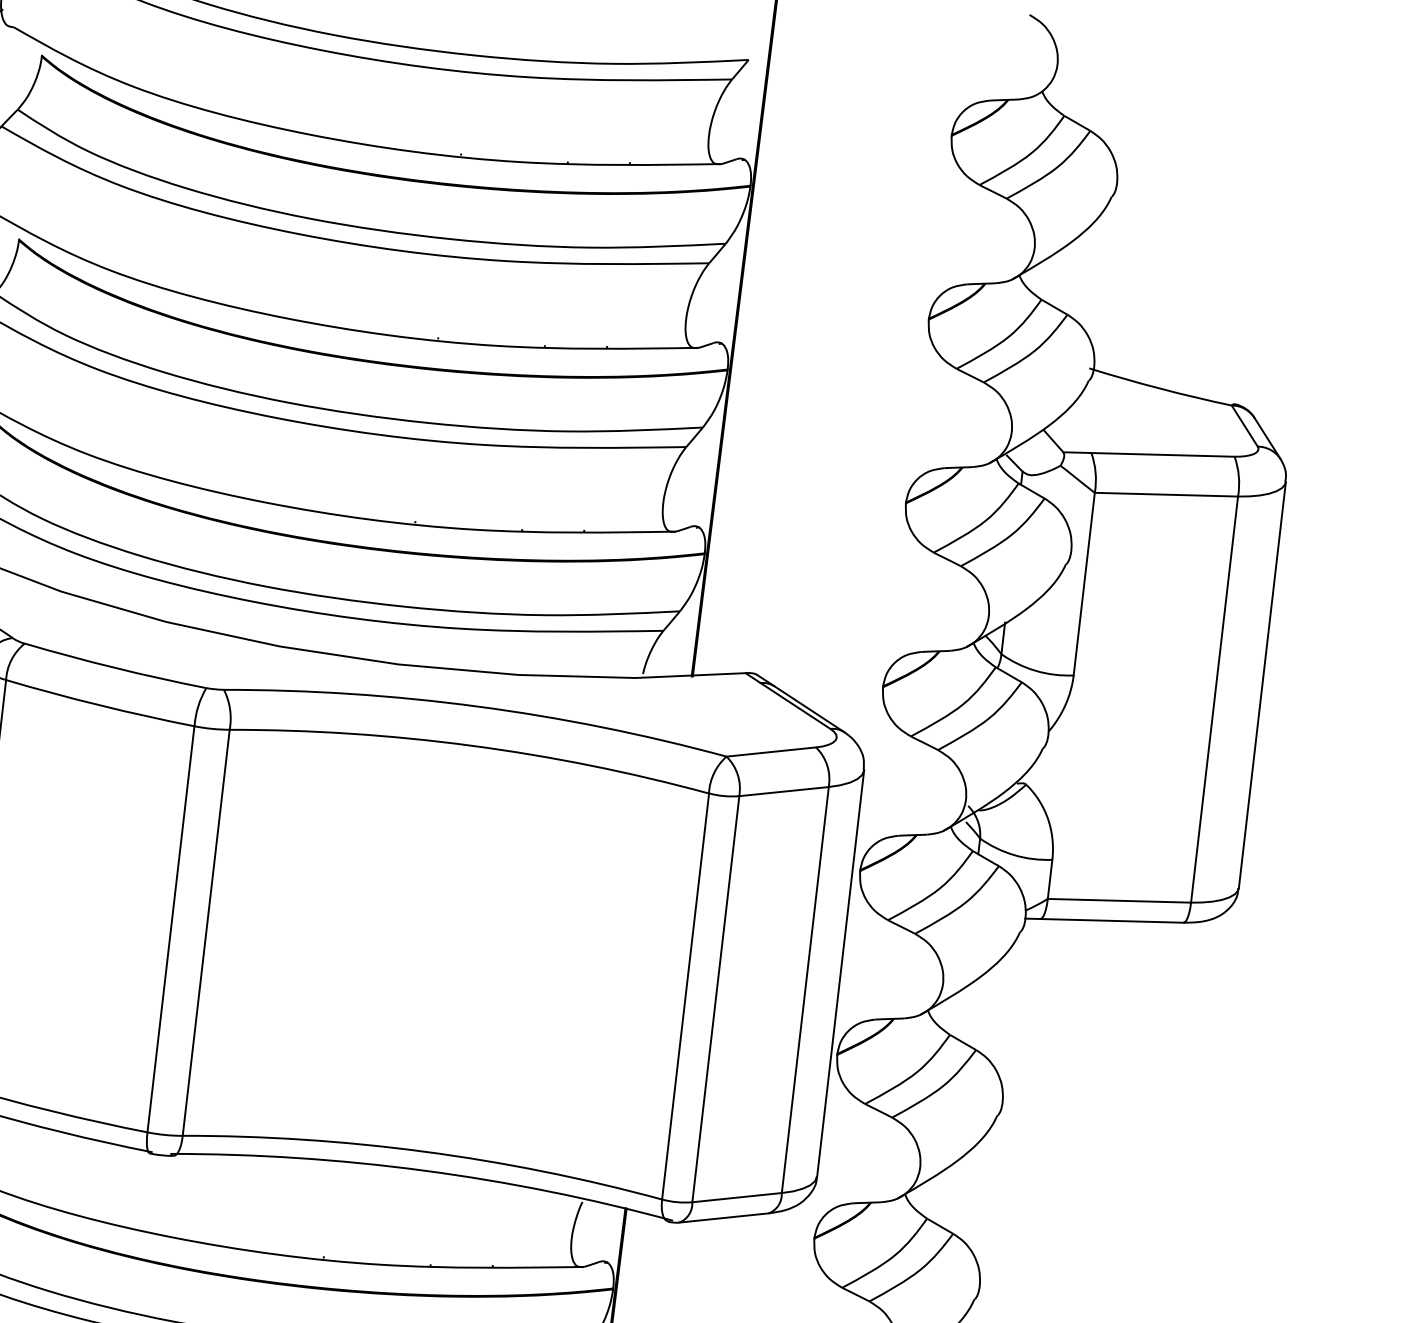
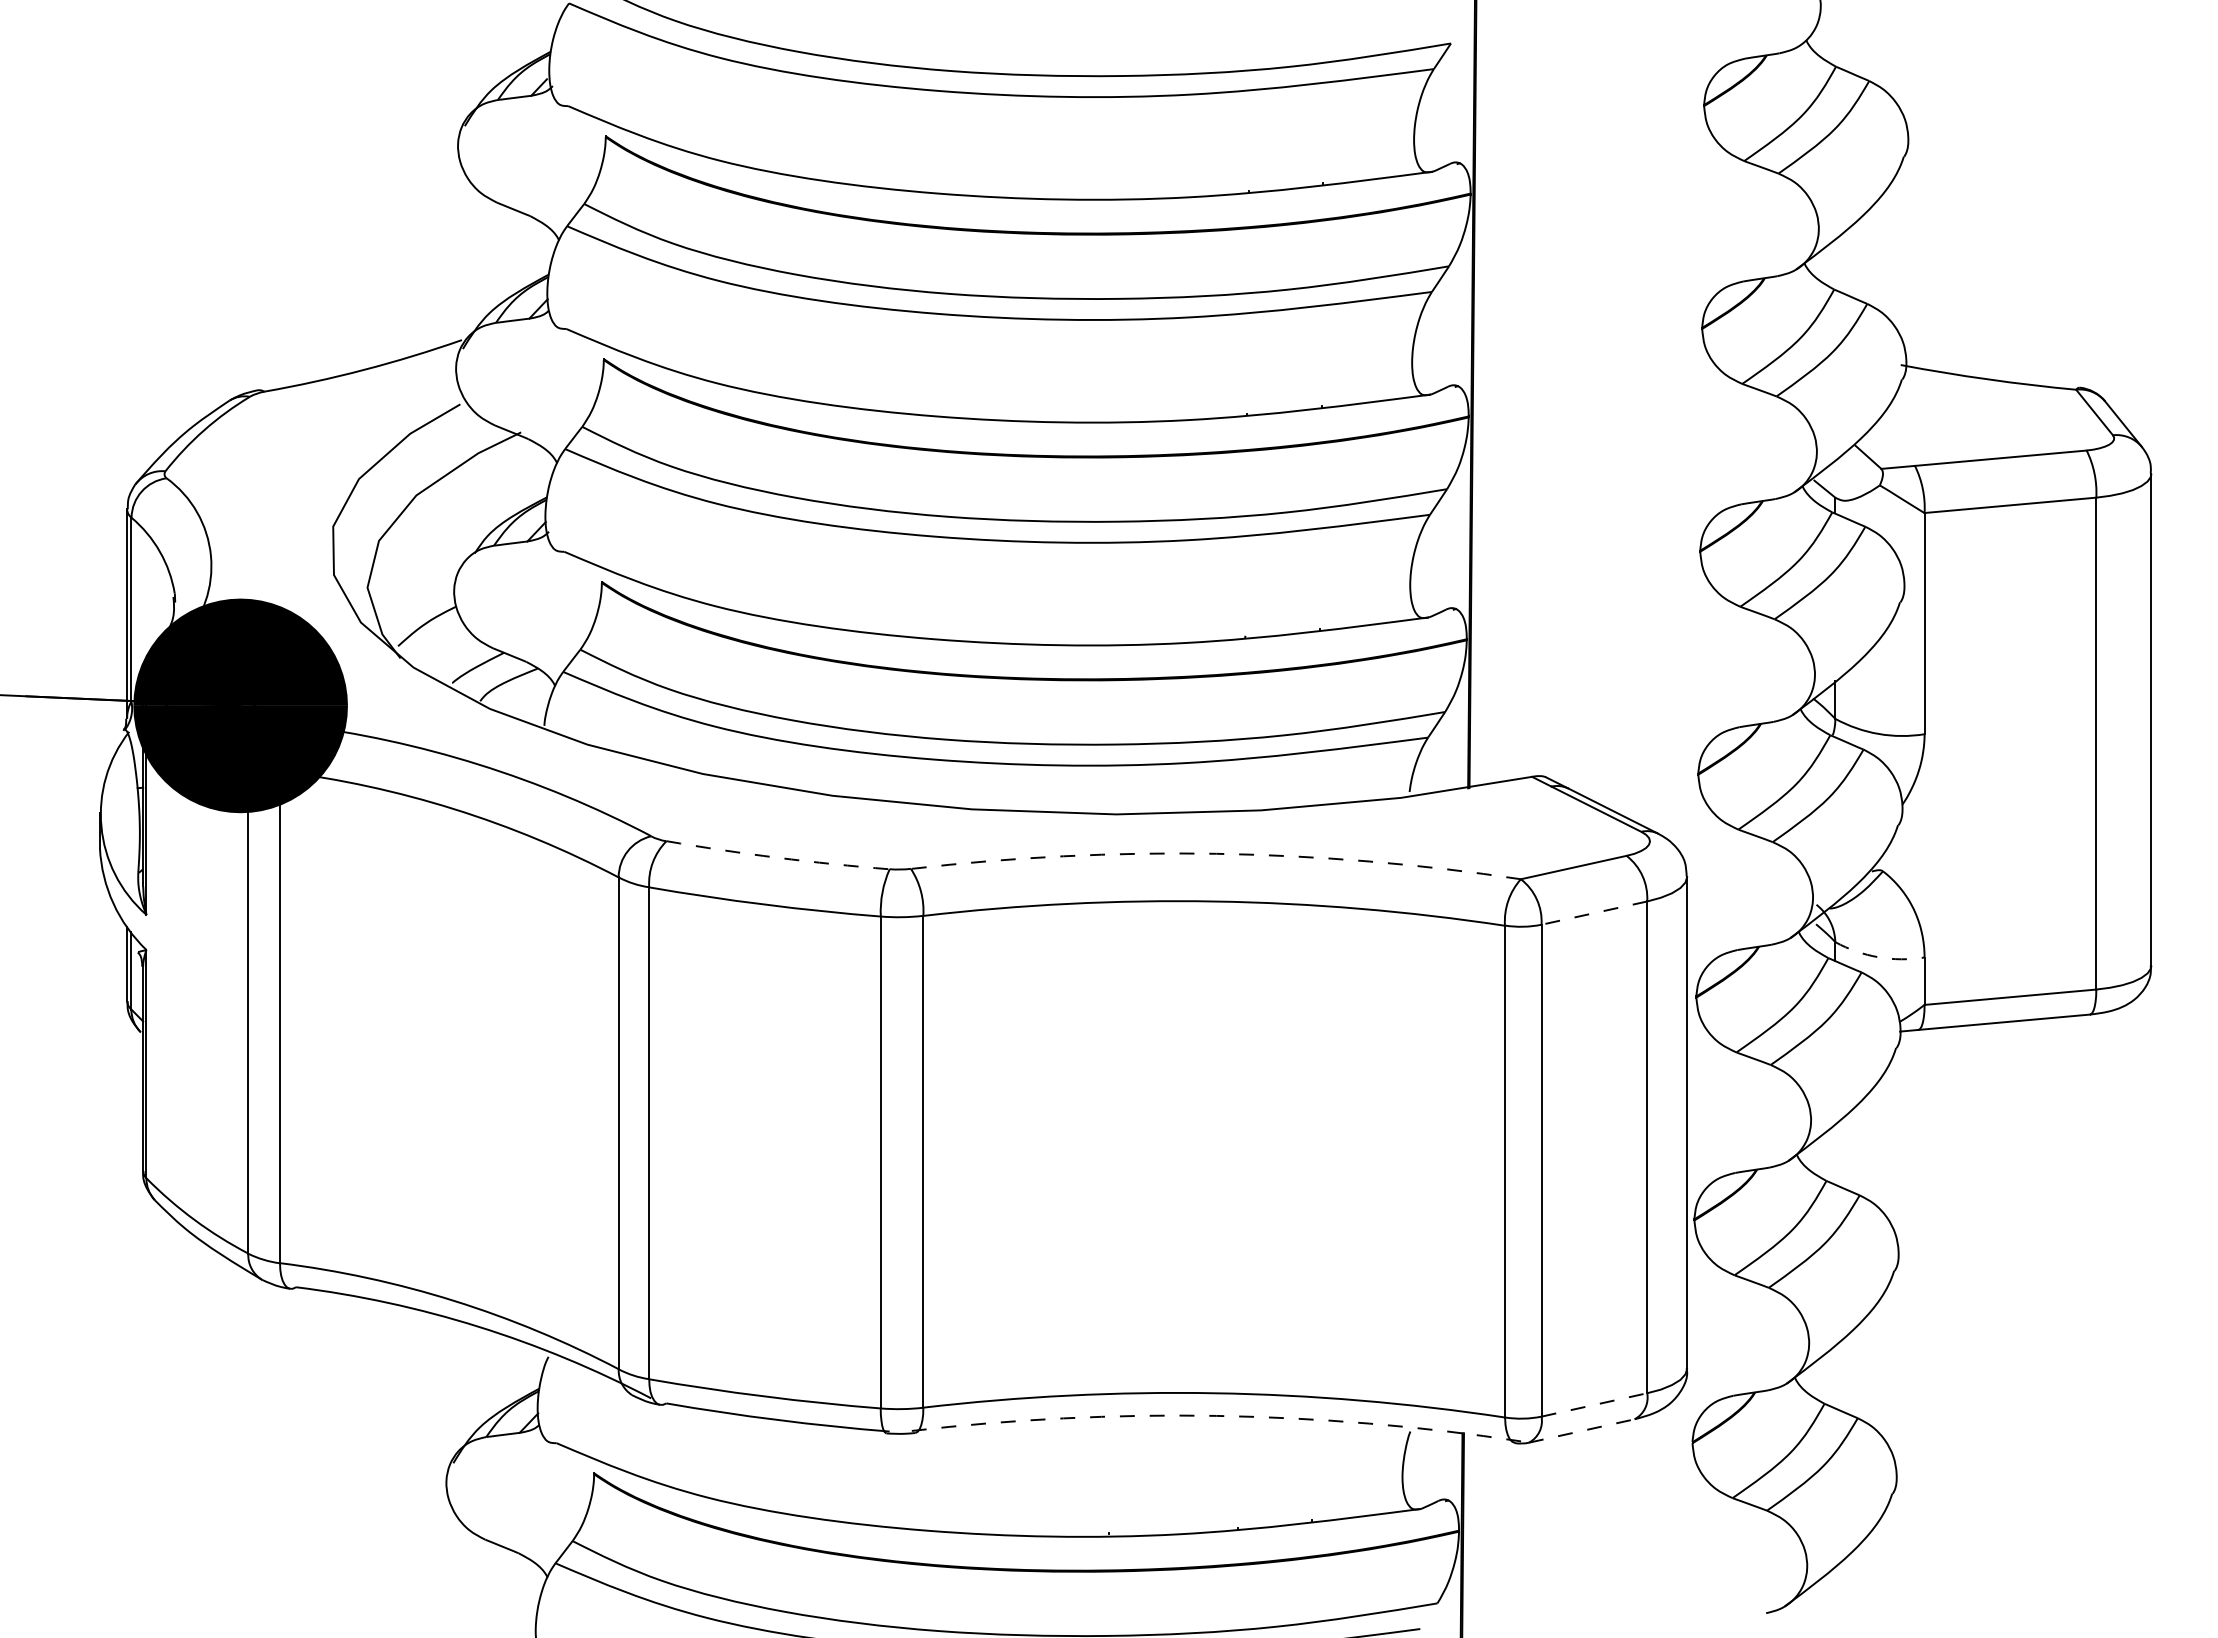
arc: (114, 667) -> (777, 857), solid -> dashed
arc: (477, 706) -> (1216, 853), solid -> dashed
line: (784, 791) -> (1594, 913), solid -> dashed
arc: (1014, 855) -> (1878, 957), solid -> dashed
arc: (424, 1170) -> (1216, 1415), solid -> dashed
line: (737, 1197) -> (1594, 1404), solid -> dashed
line: (724, 1217) -> (1582, 1430), solid -> dashed

